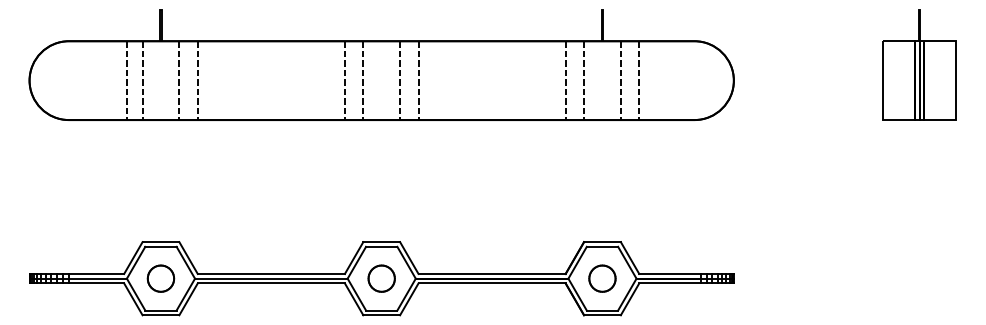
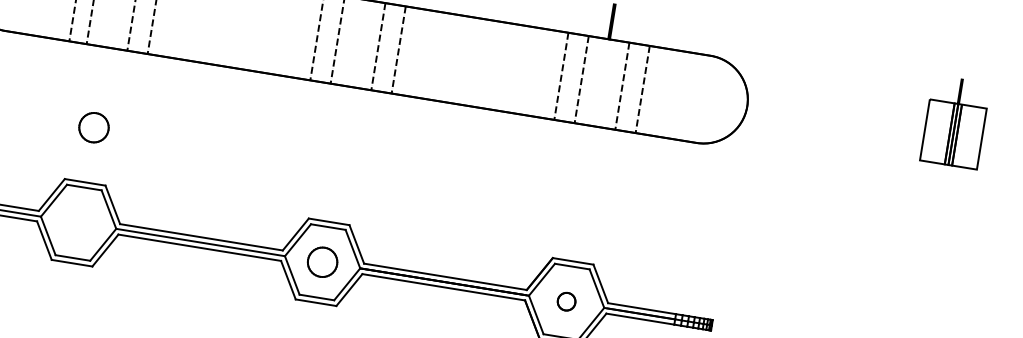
part: (919, 64) -> (955, 121), size x0.7
part: (160, 278) -> (93, 127), moved
part: (602, 278) -> (566, 301), size x0.6

